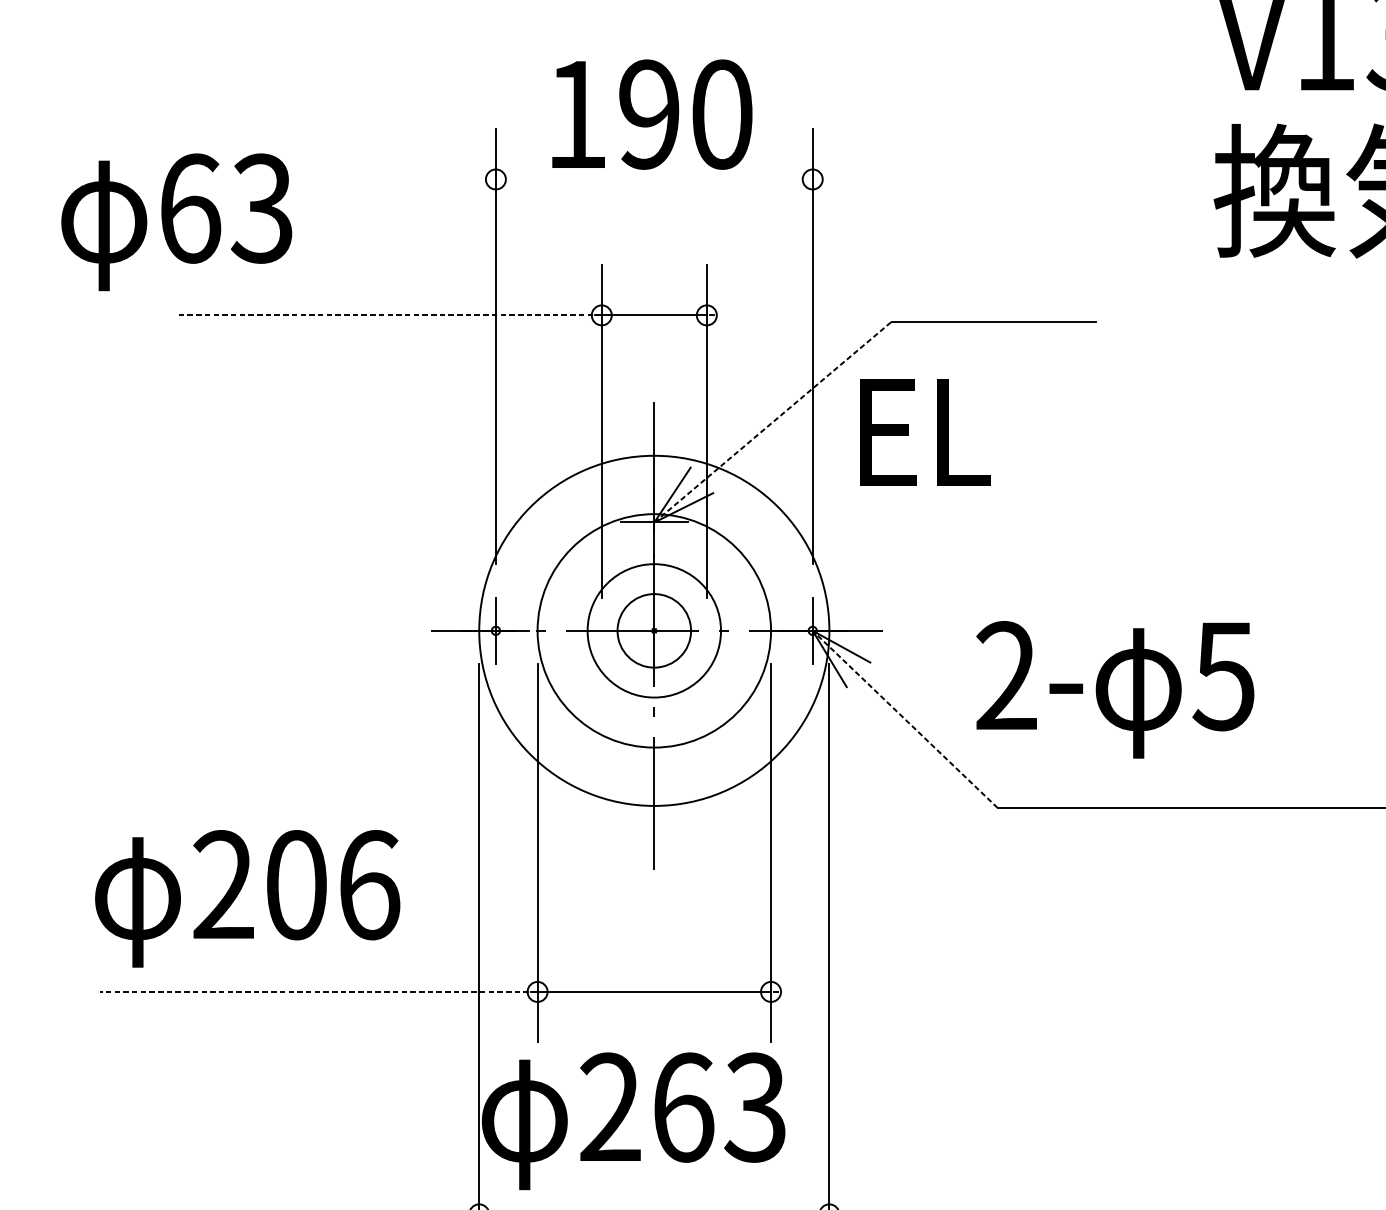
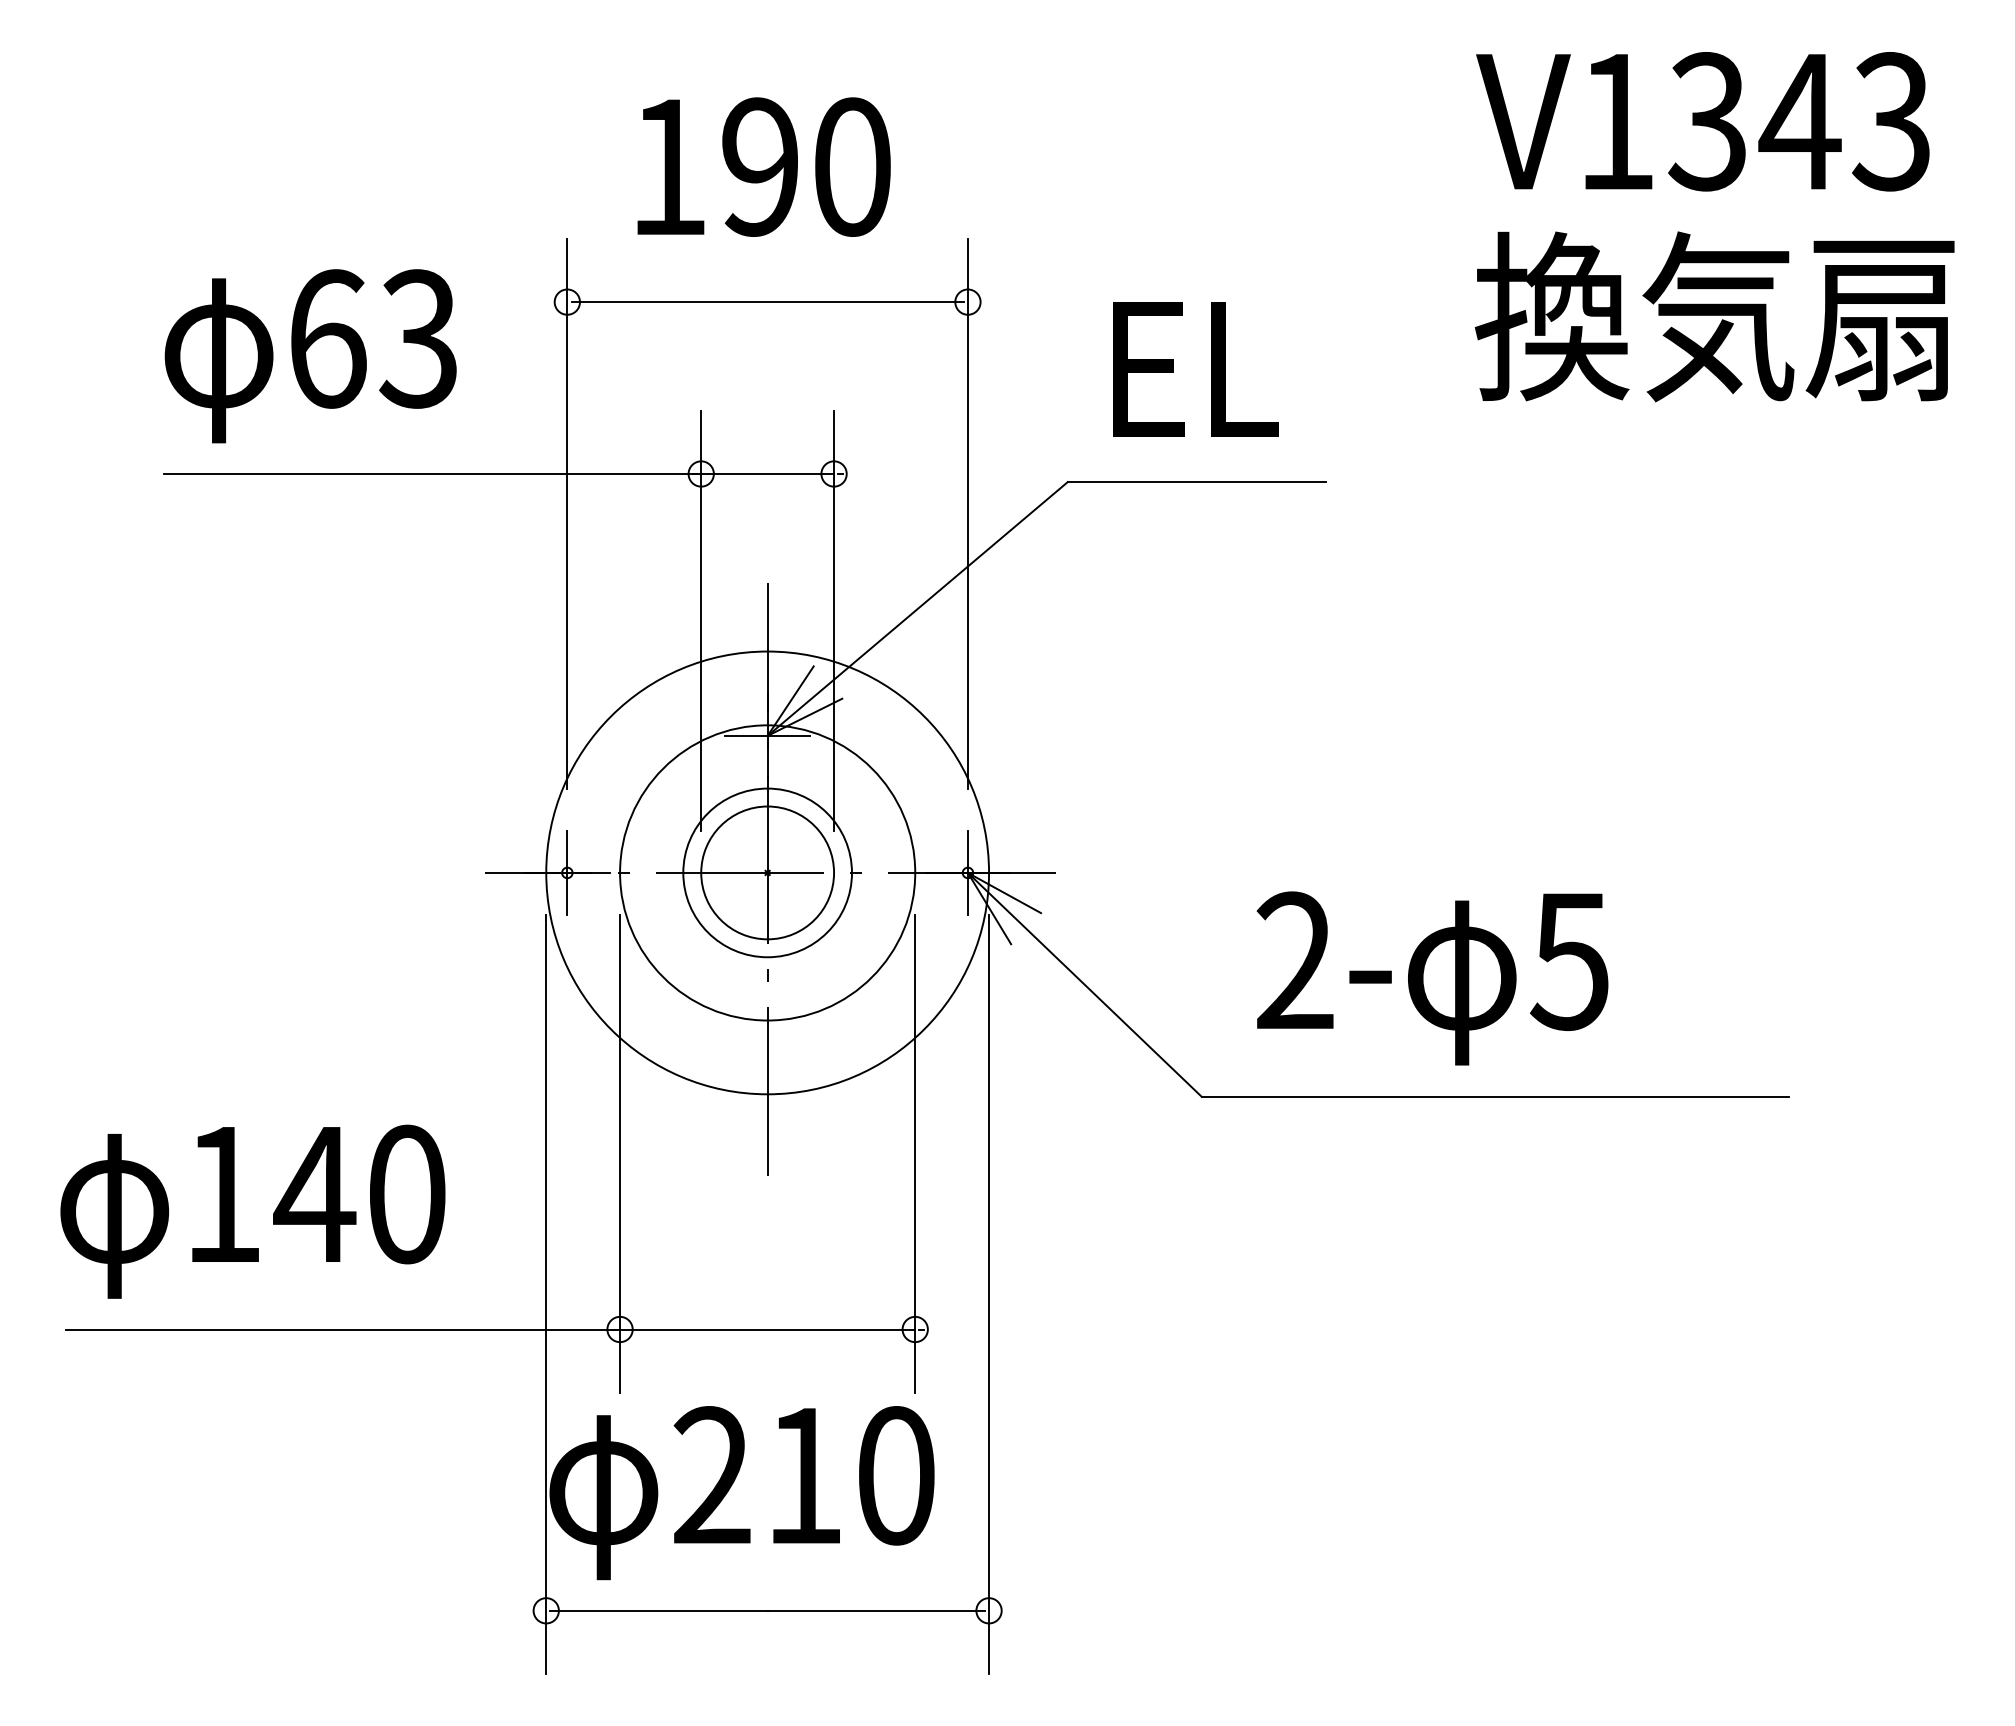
text: (651, 114) -> (763, 166), moved
line: (654, 179) -> (767, 302), added
text: (176, 222) -> (310, 356), moved
line: (389, 315) -> (432, 474), dashed -> solid
line: (772, 421) -> (917, 608), dashed -> solid
text: (925, 432) -> (1195, 369), moved
circle: (654, 630) -> (767, 872), size x1.43
text: (1115, 689) -> (1432, 978), moved
line: (904, 719) -> (1084, 984), dashed -> solid
text: (296, 885) -> (315, 1194), 206 -> 140
line: (318, 991) -> (343, 1329), dashed -> solid
text: (720, 1107) -> (851, 1475), 263 -> 210

